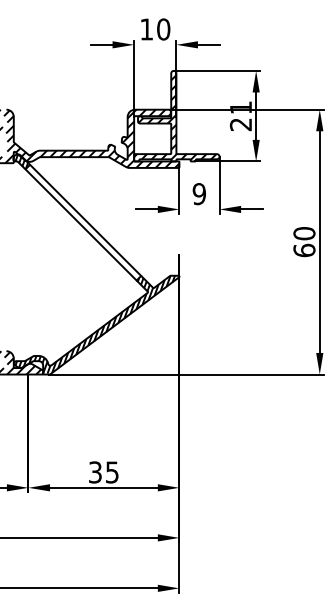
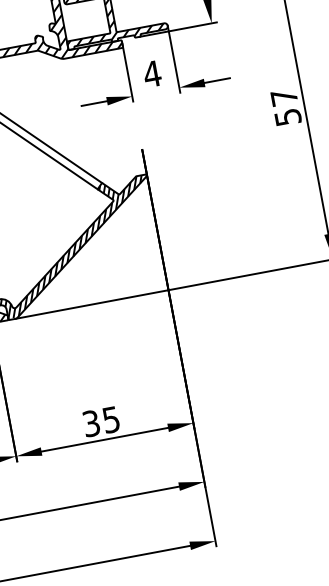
text: (199, 194) -> (152, 74), 9 -> 4
text: (304, 242) -> (286, 107), 60 -> 57

